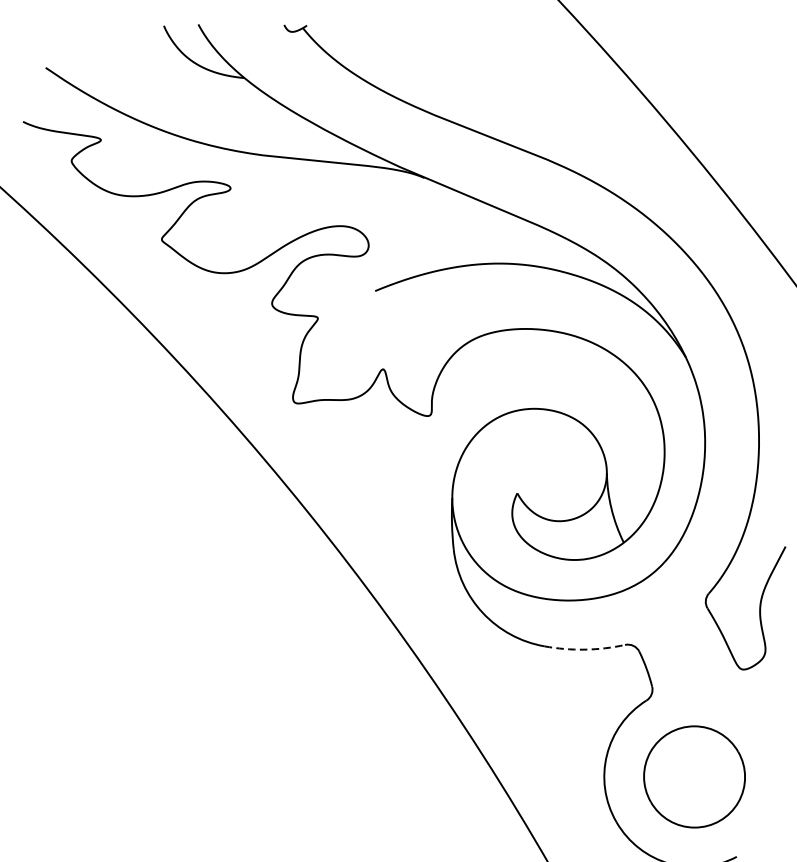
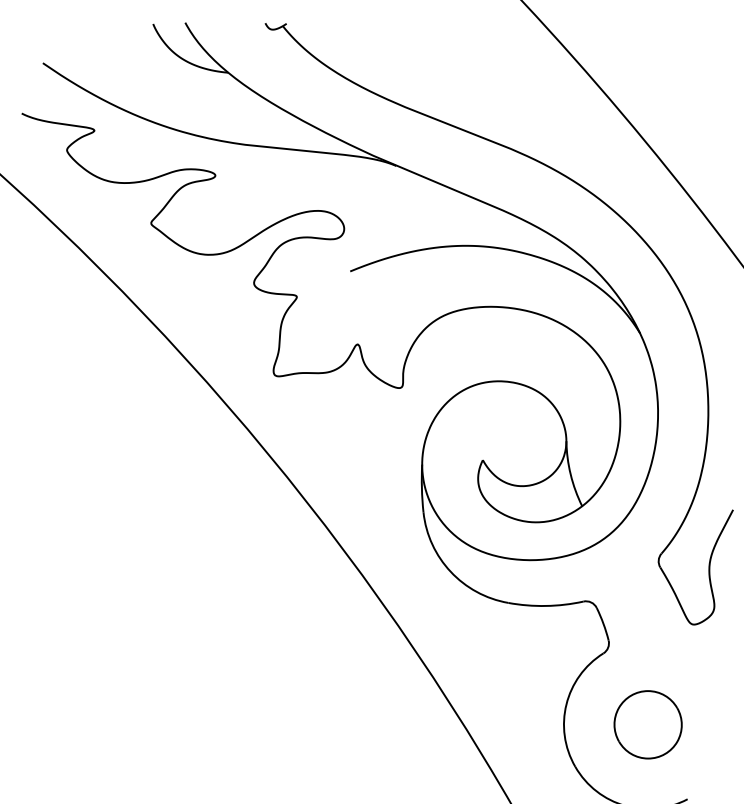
arc: (584, 649) -> (545, 605), dashed -> solid
part: (693, 776) -> (647, 724), size x0.71

